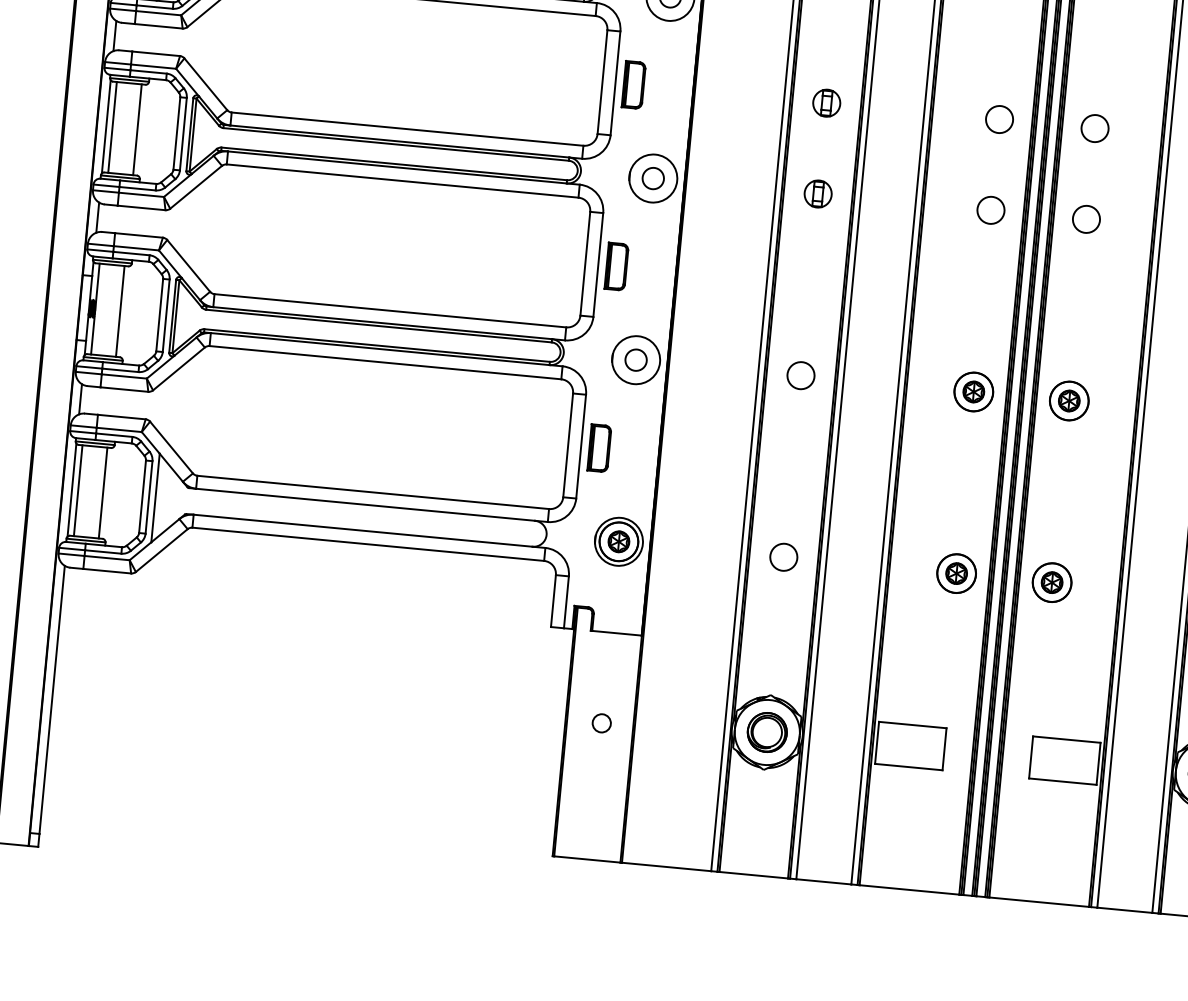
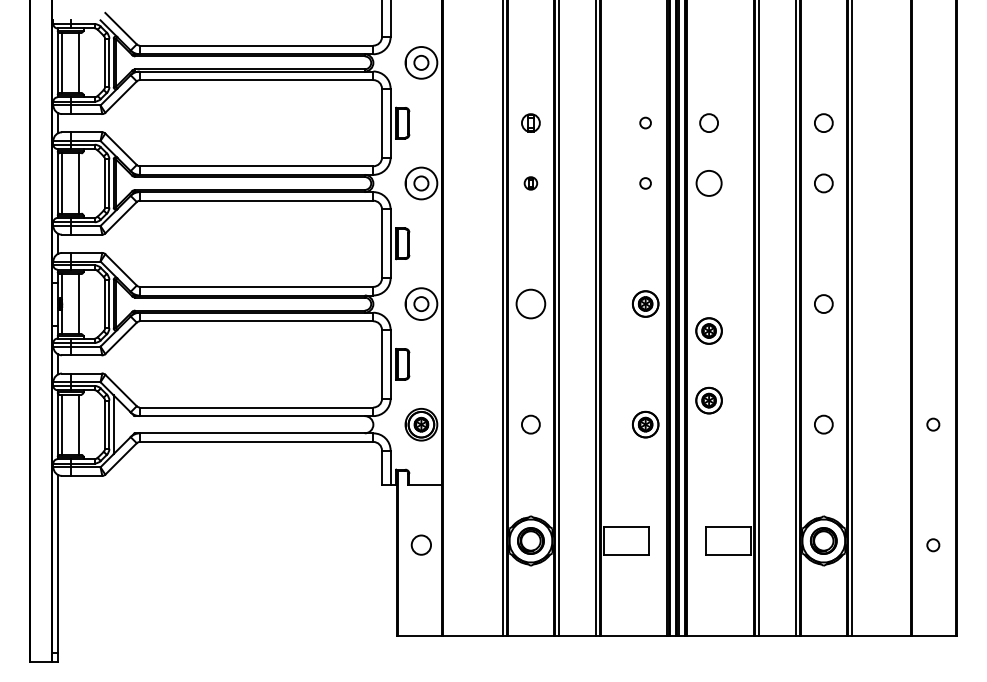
circle: (999, 118) -> (645, 122), size x0.6
part: (817, 194) -> (530, 183), size x0.7
circle: (990, 210) -> (645, 183), size x0.6
circle: (1085, 219) -> (708, 183), size x1.4
circle: (800, 376) -> (530, 304), size x1.6
part: (1068, 400) -> (708, 330), moved
part: (1051, 582) -> (708, 400), moved
circle: (601, 723) -> (421, 545), size x1.6

